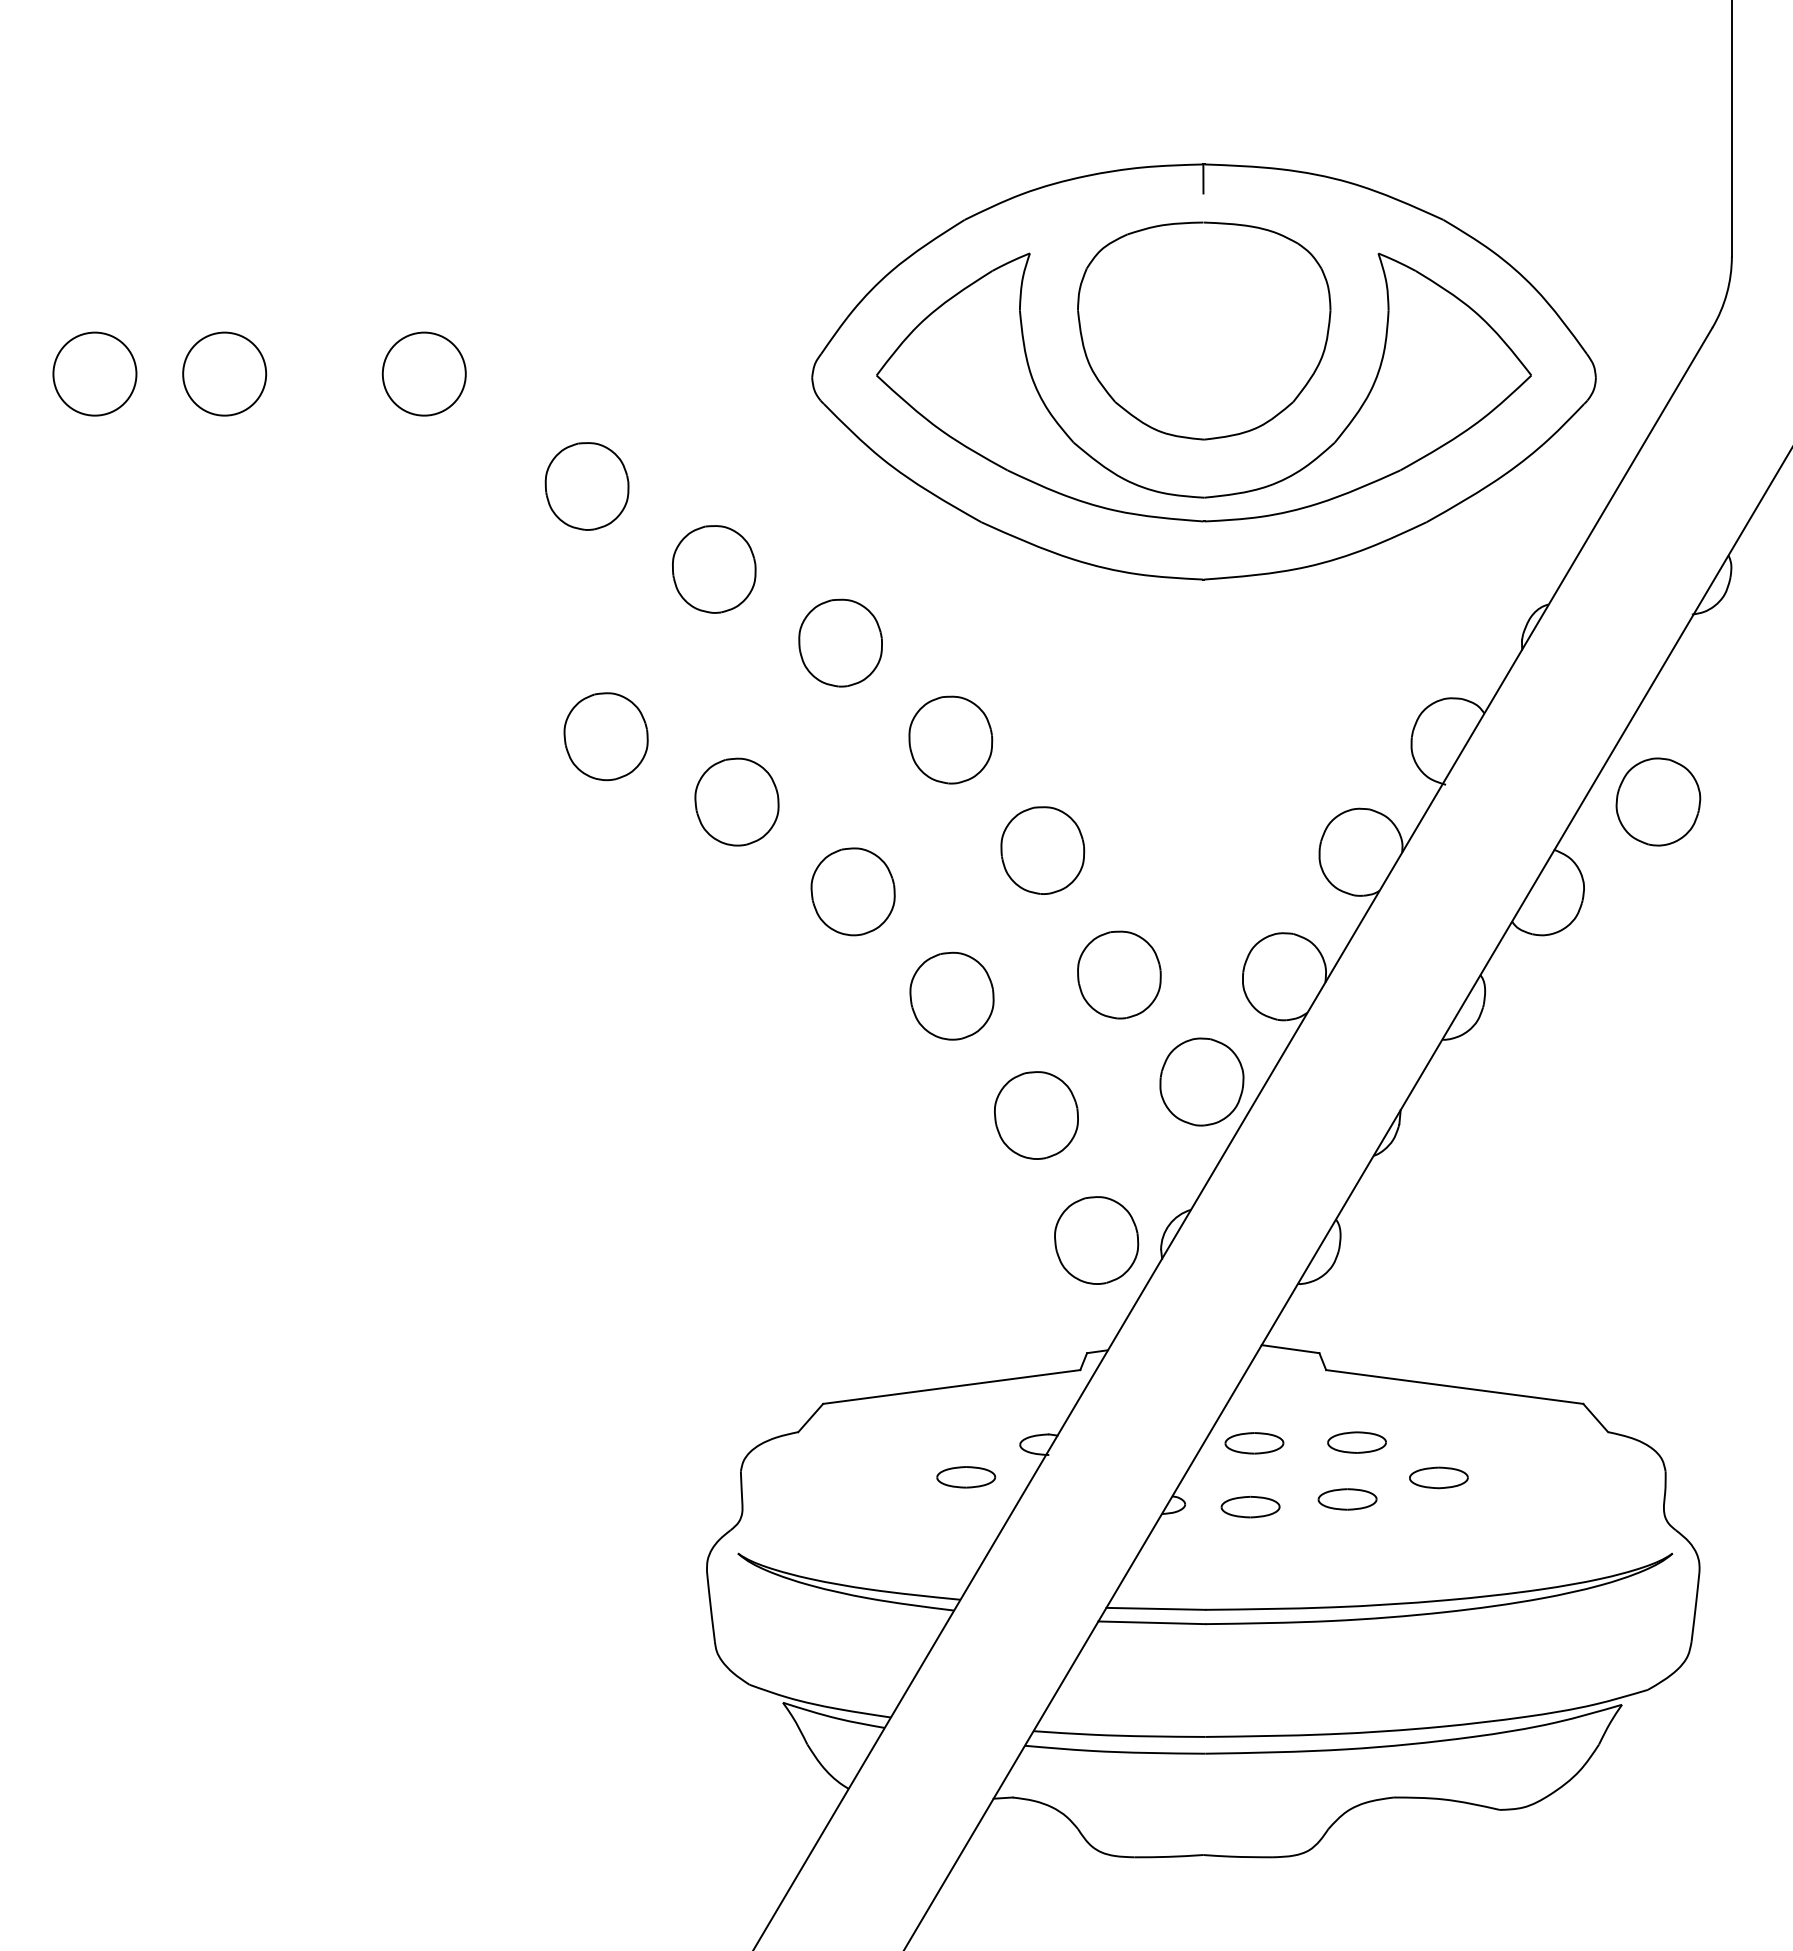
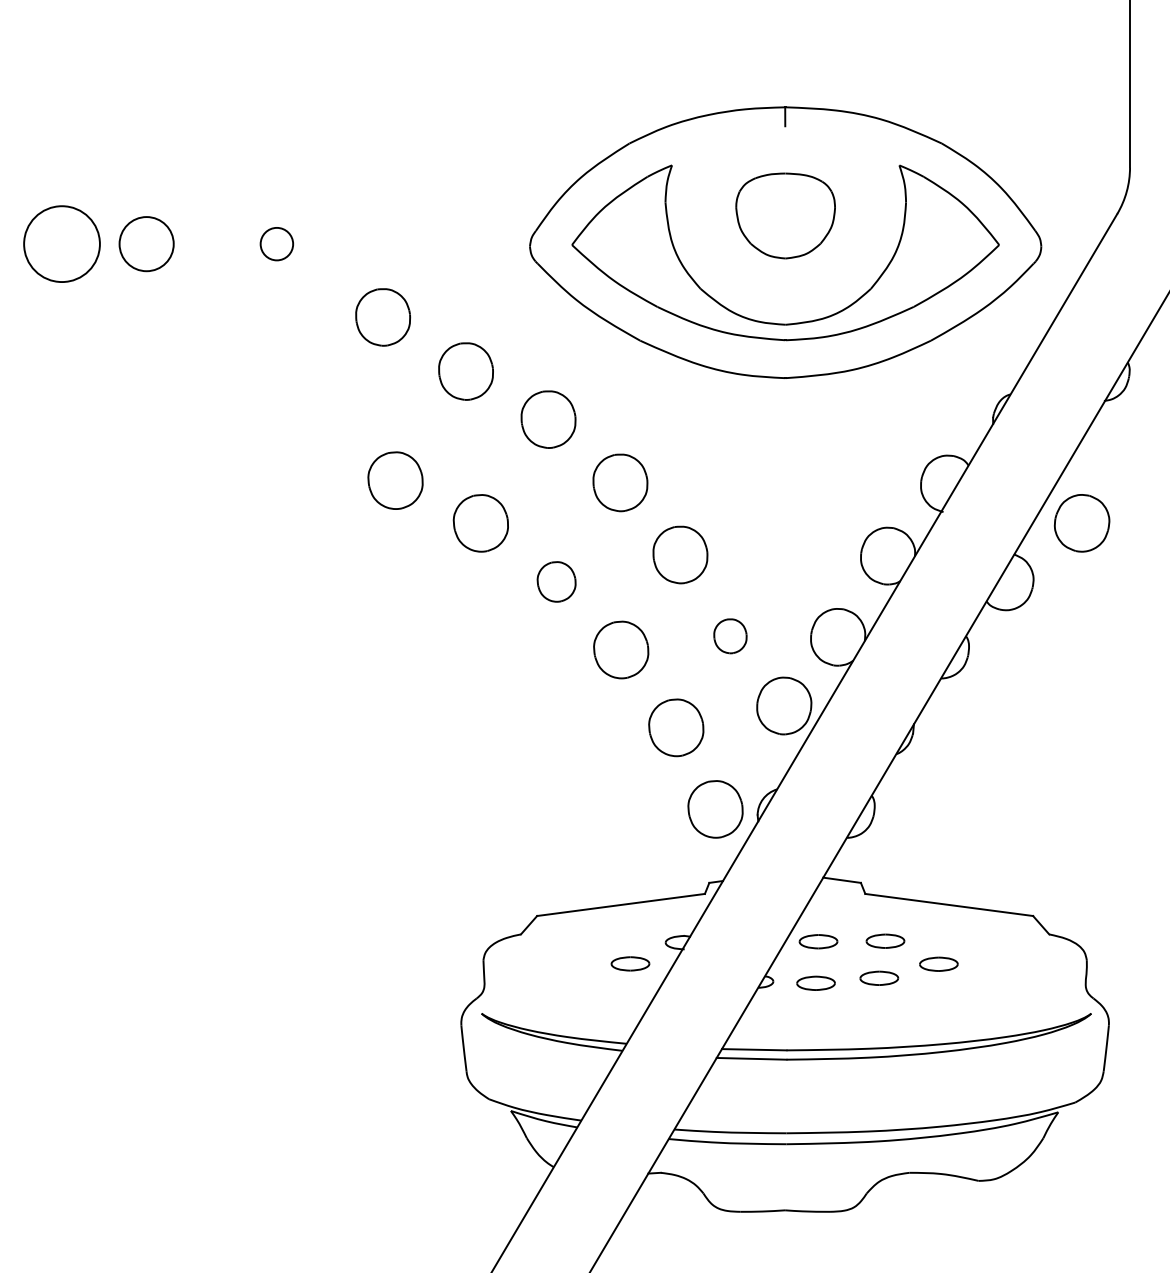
part: (1203, 330) -> (785, 215), size x0.6
circle: (94, 374) -> (61, 244), size x1.4
circle: (423, 374) -> (276, 244), size x0.6
part: (852, 891) -> (556, 581), size x0.7
part: (1119, 975) -> (730, 636), size x0.6

